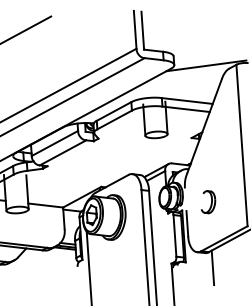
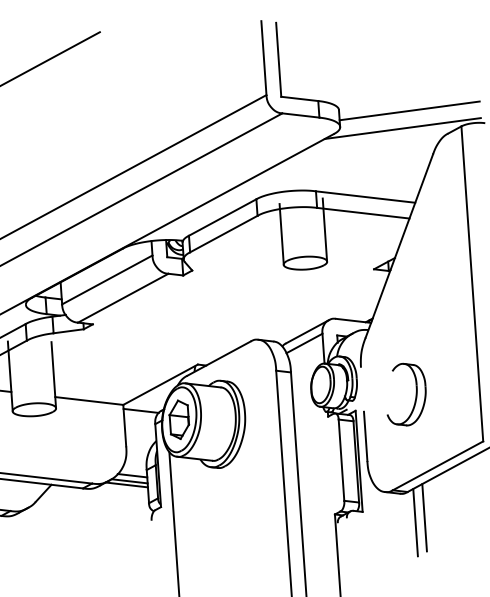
line: (209, 56) -> (408, 110), added
part: (208, 201) -> (406, 393), size x1.43
line: (217, 265) -> (424, 518), added

